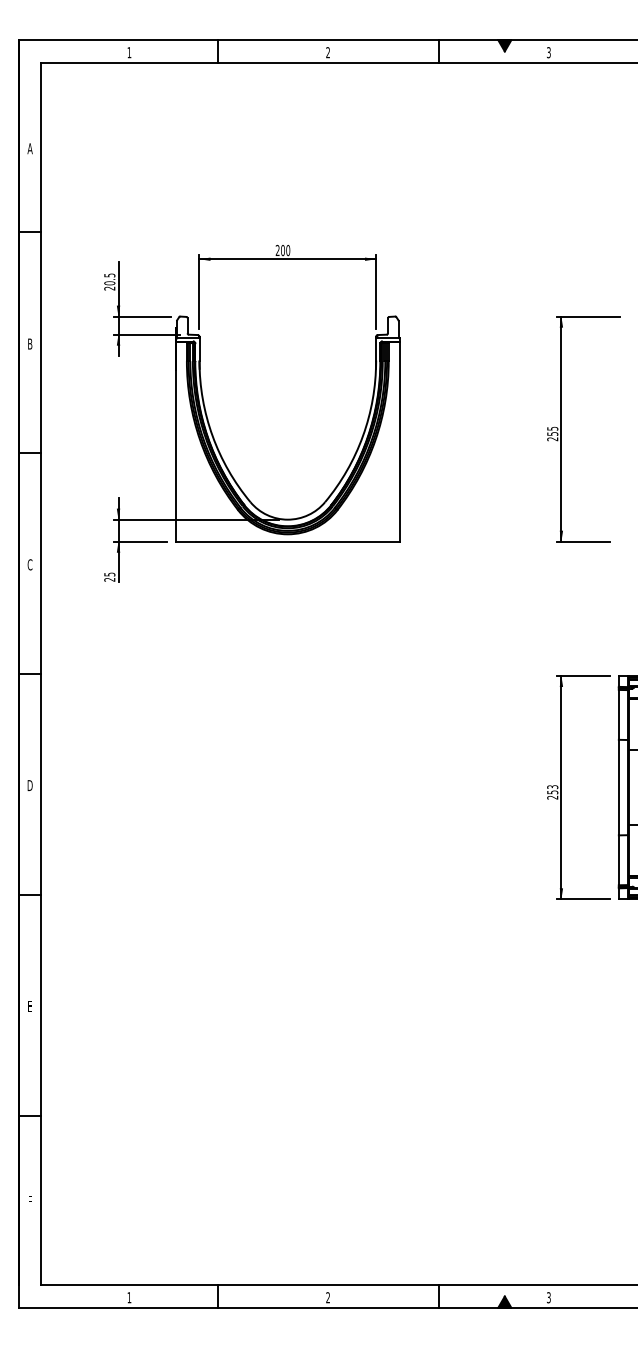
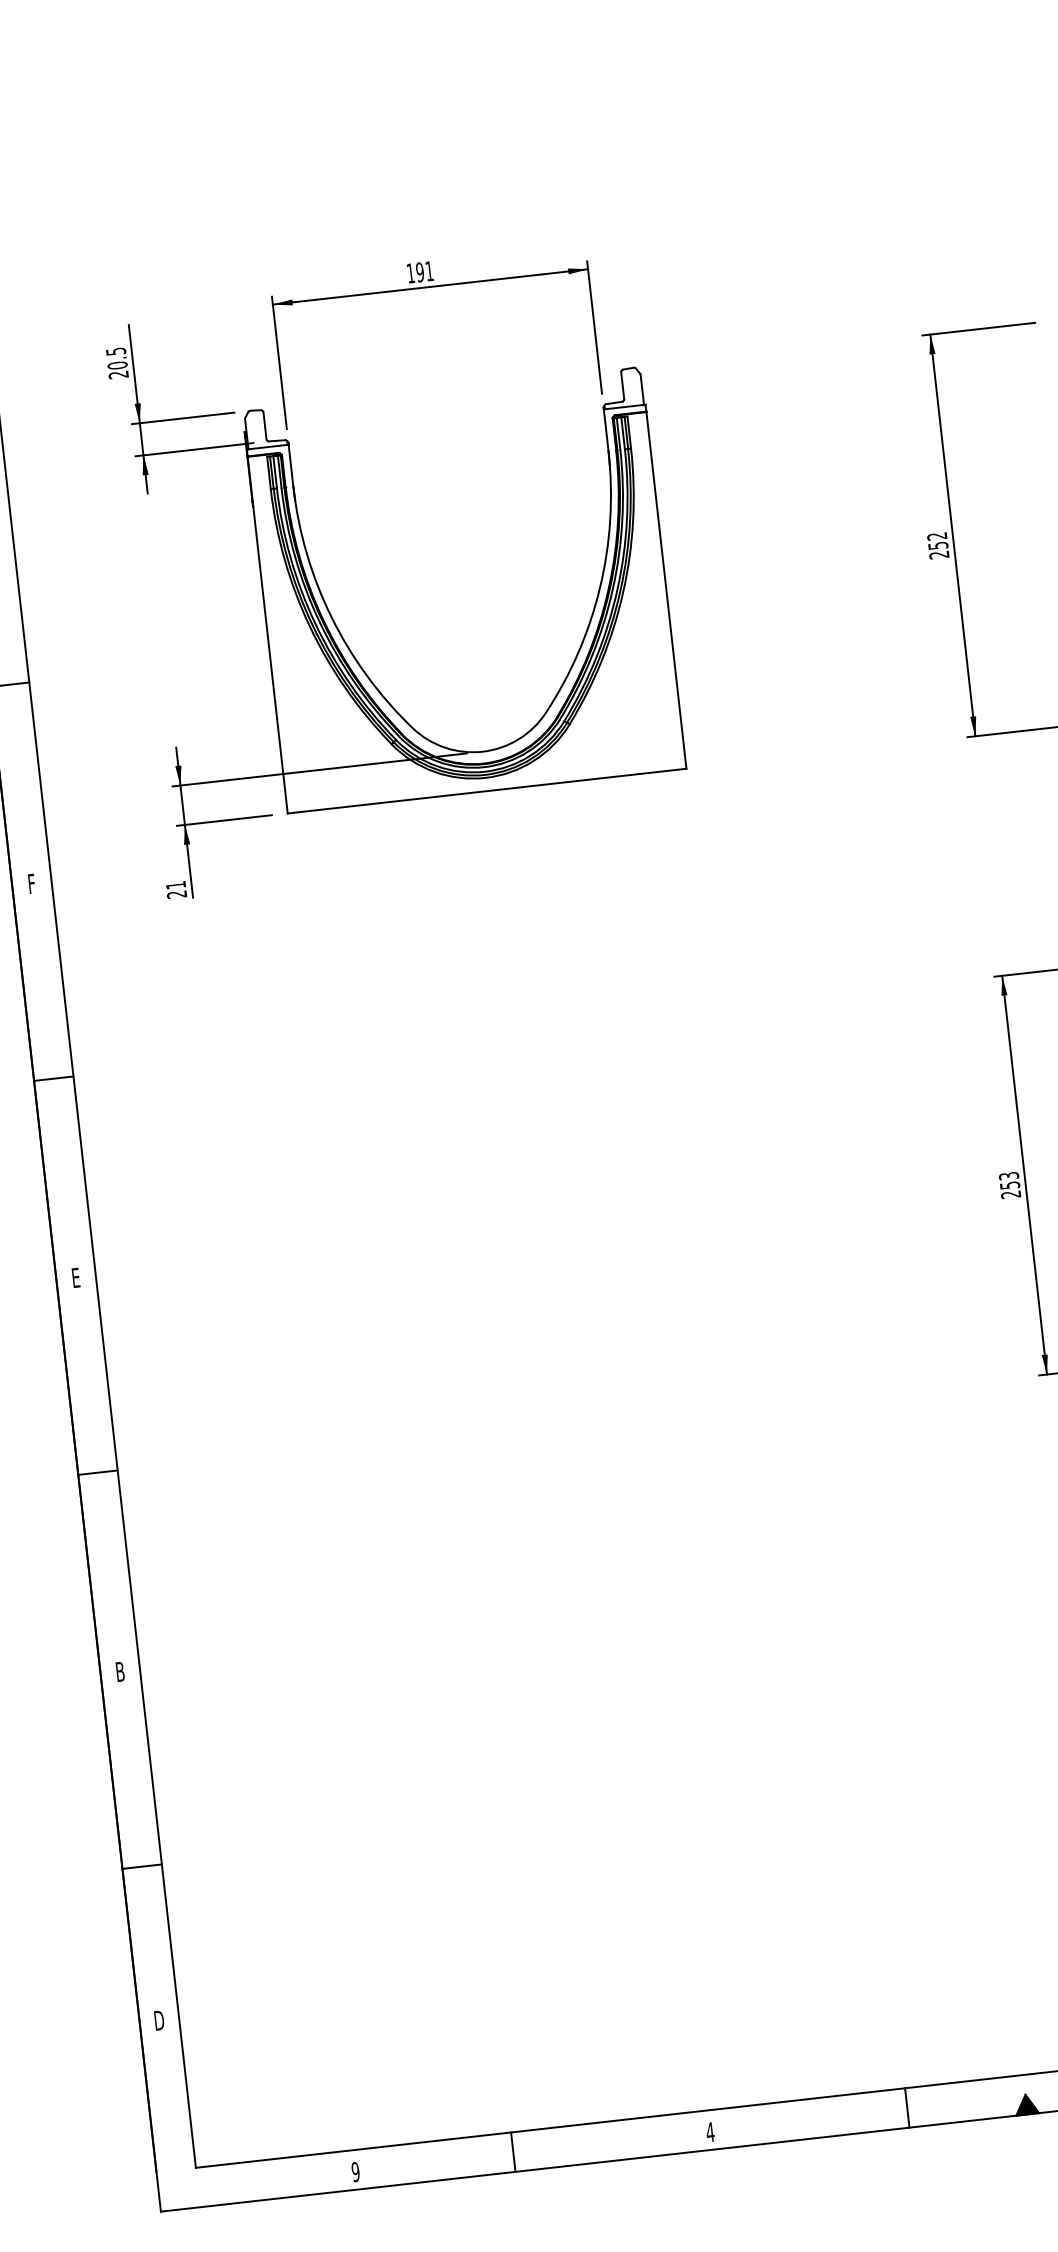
text: (282, 250) -> (419, 272), 200 -> 191
text: (552, 428) -> (936, 536), 255 -> 252
text: (29, 564) -> (30, 883), C -> F
text: (109, 574) -> (175, 885), 25 -> 21
text: (29, 785) -> (74, 1277), D -> E
text: (30, 1005) -> (120, 1670), E -> B
text: (29, 1201) -> (158, 2020), F -> D
text: (129, 1297) -> (355, 2171), 1 -> 9
text: (328, 1297) -> (710, 2131), 2 -> 4

